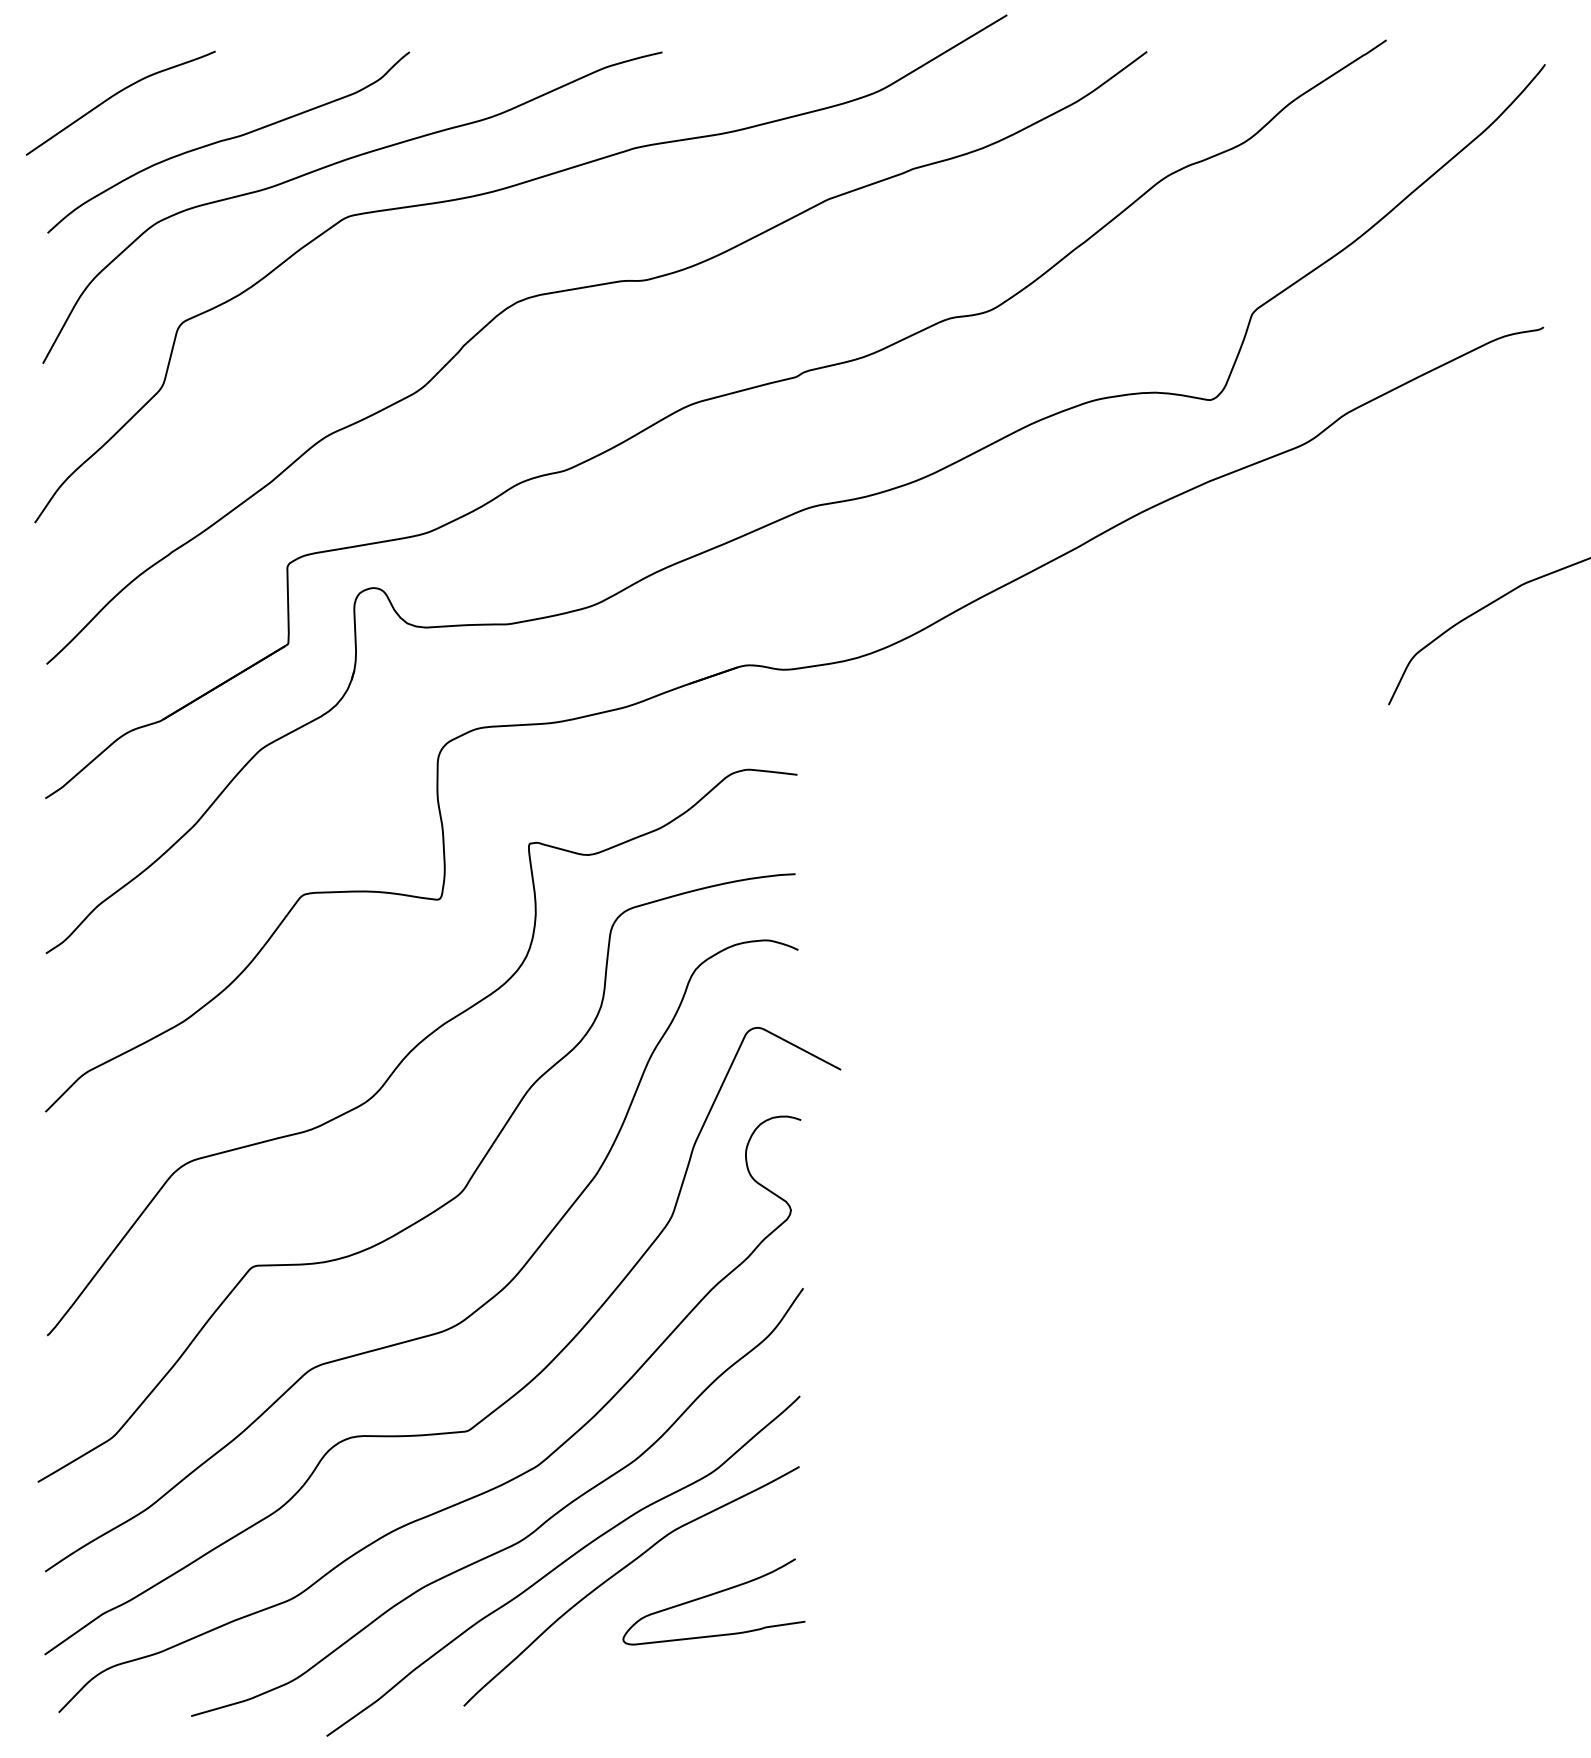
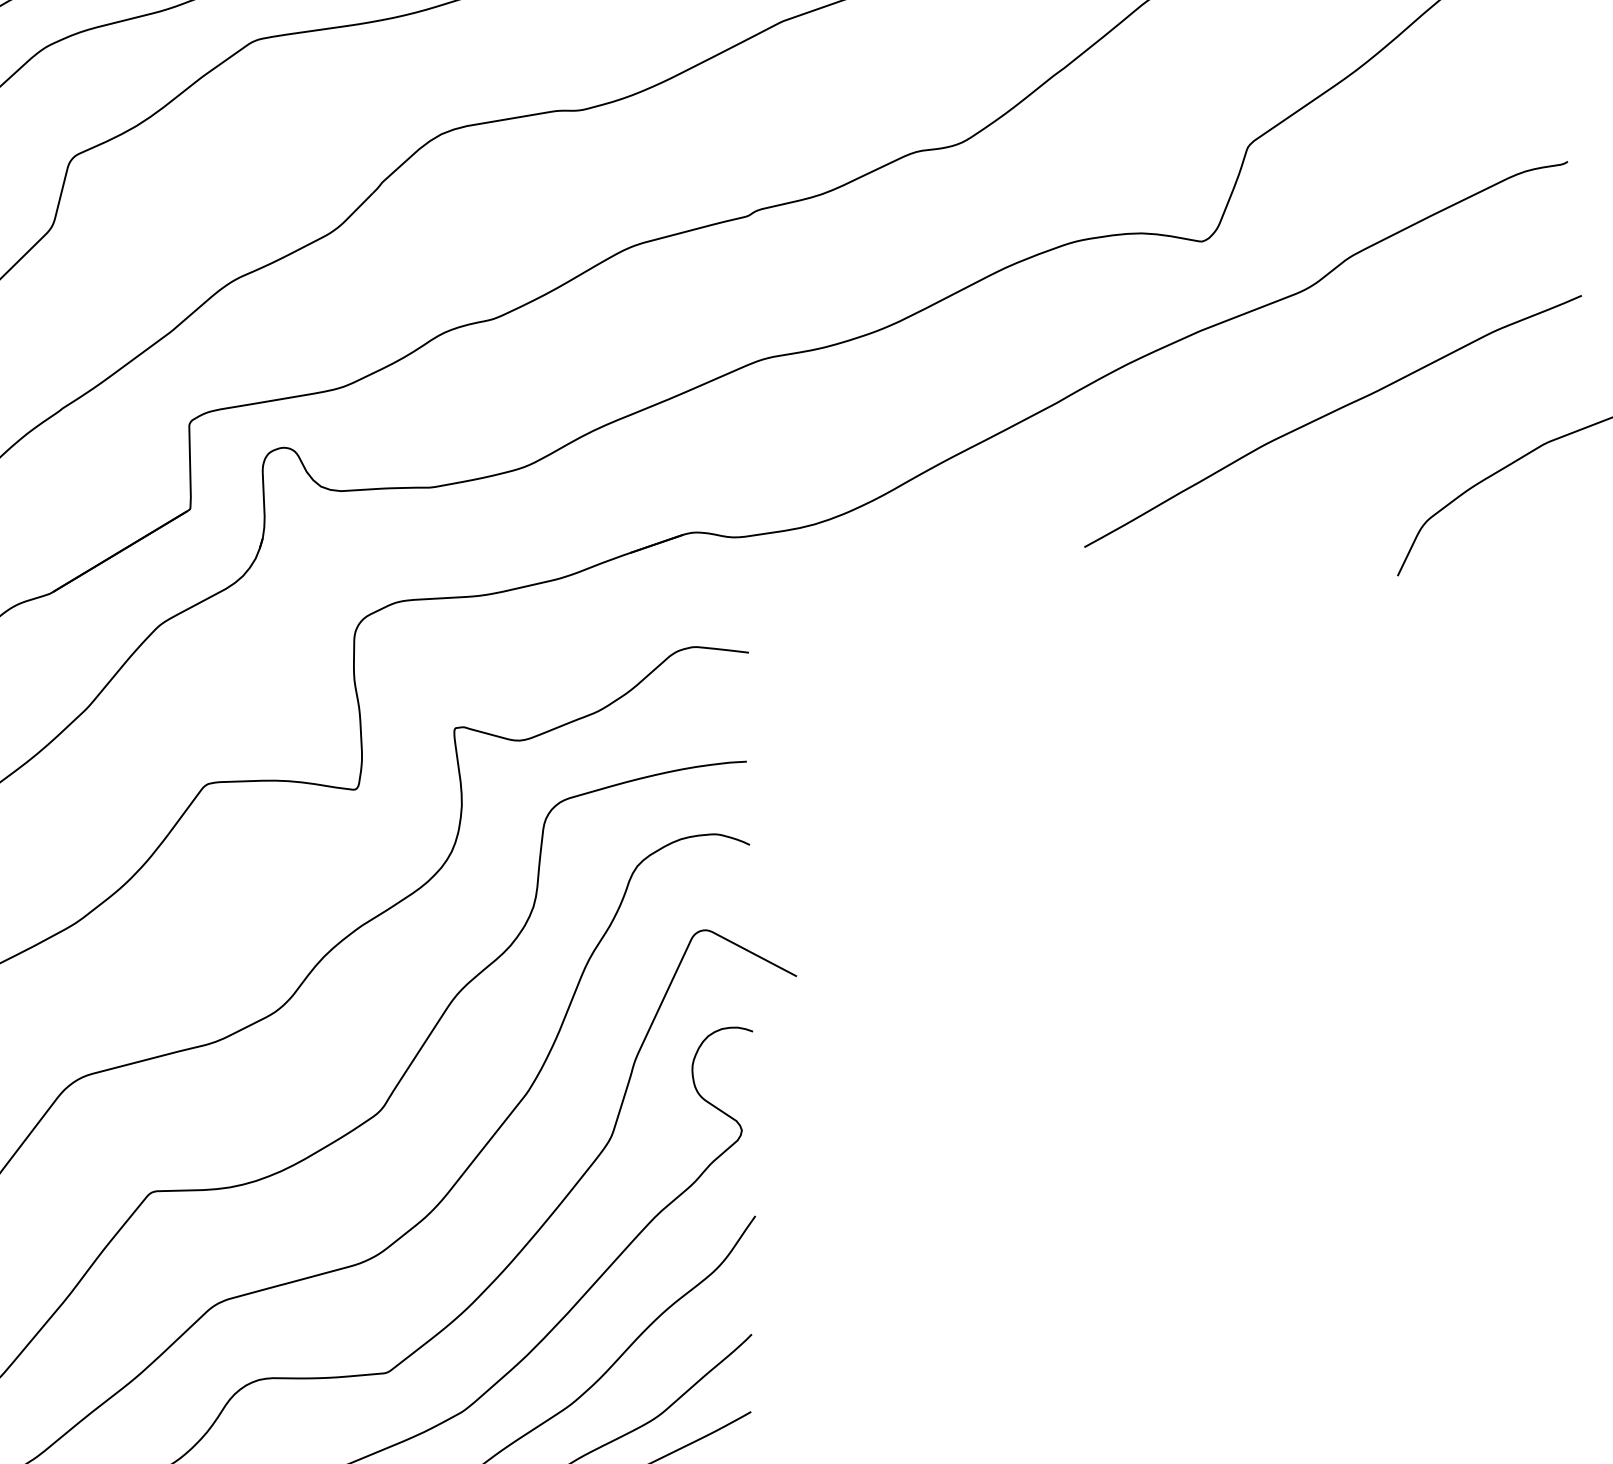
curve: (1327, 557) -> (1330, 414), added

